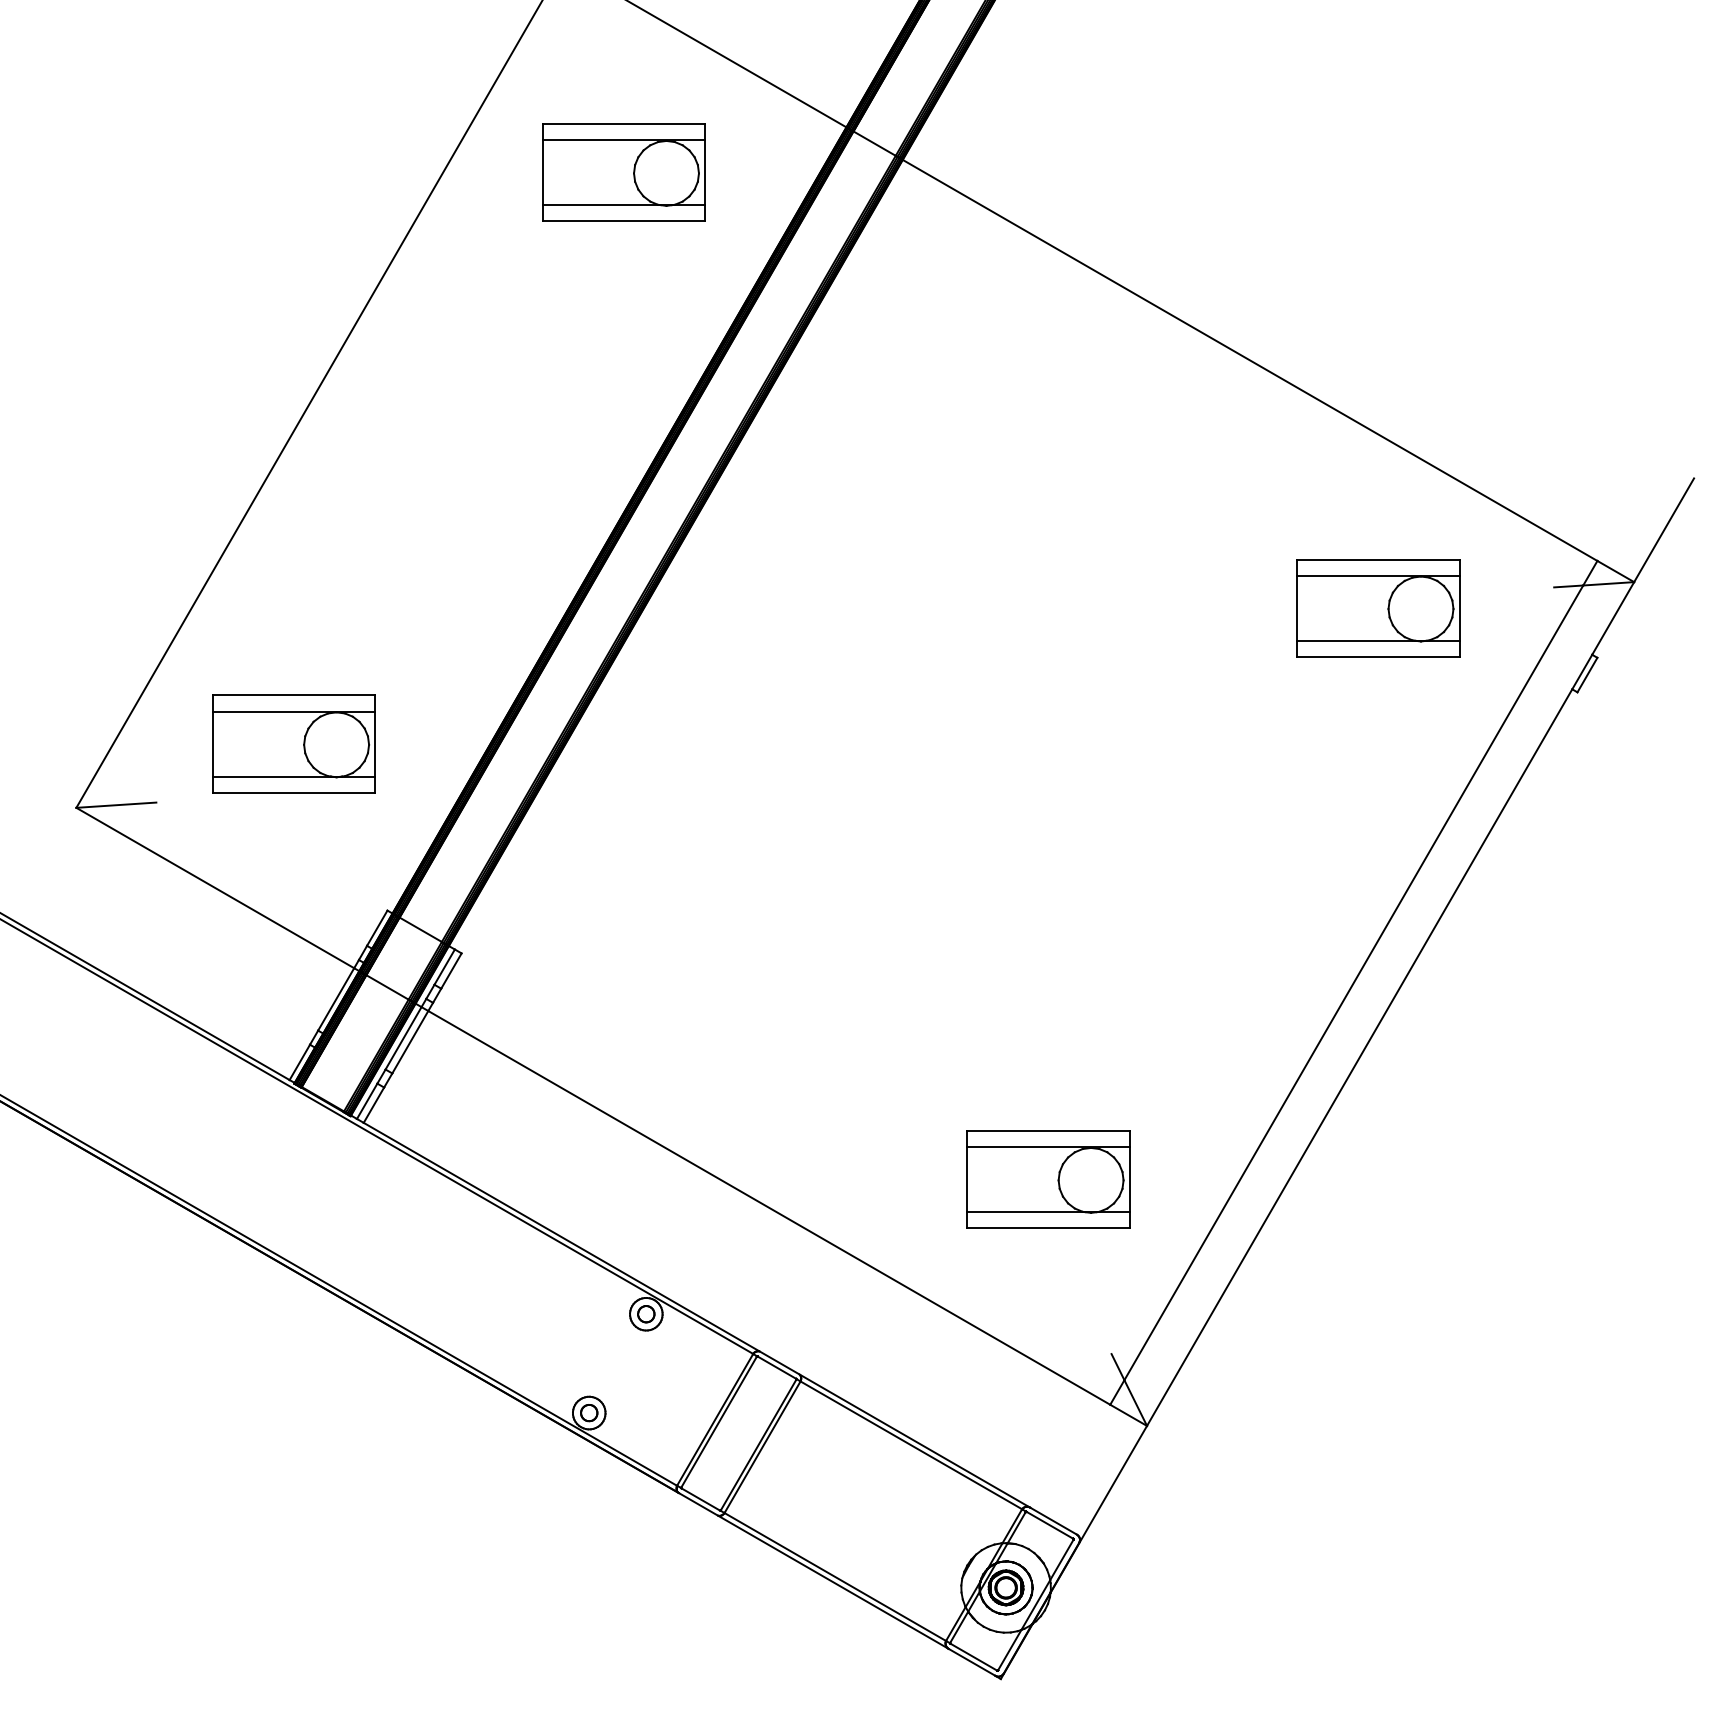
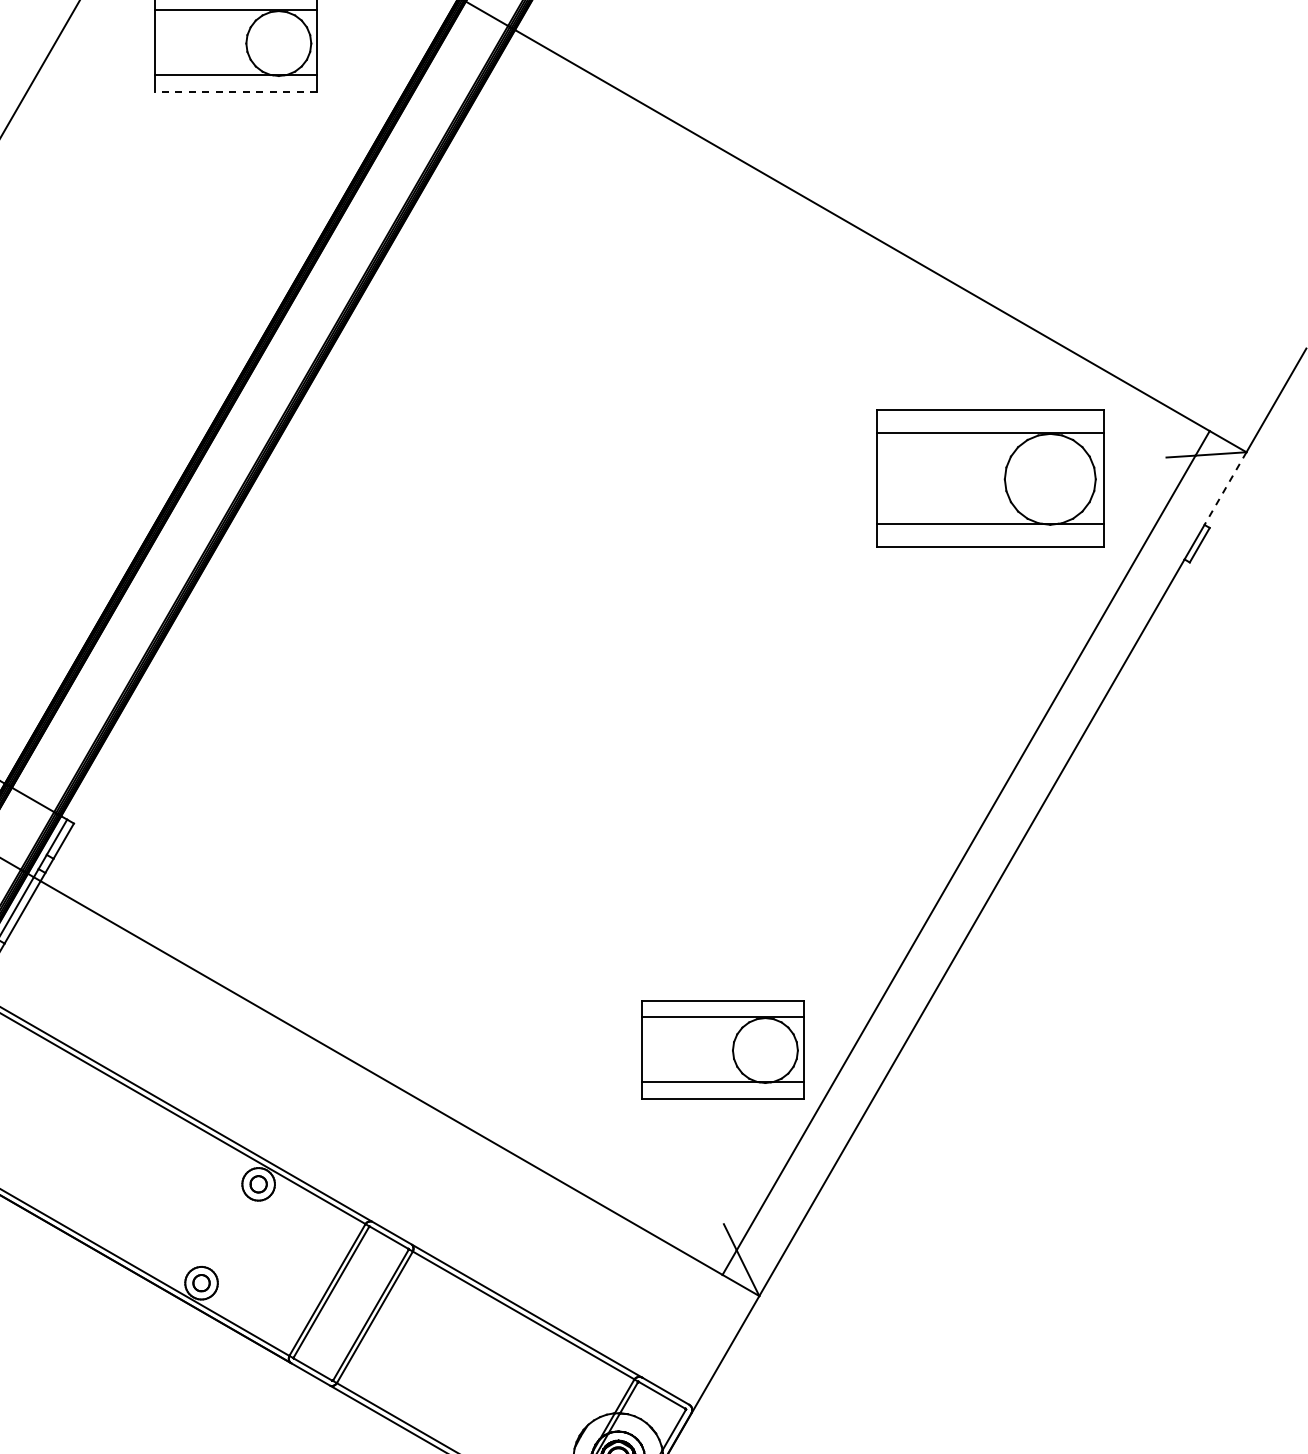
line: (623, 221) -> (235, 91), solid -> dashed
part: (1378, 608) -> (990, 478), size x1.4
line: (1613, 618) -> (1225, 488), solid -> dashed
part: (1048, 1179) -> (722, 1049), moved

